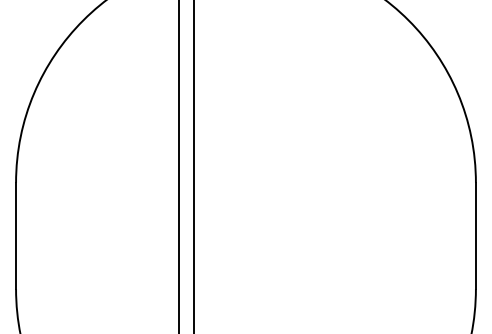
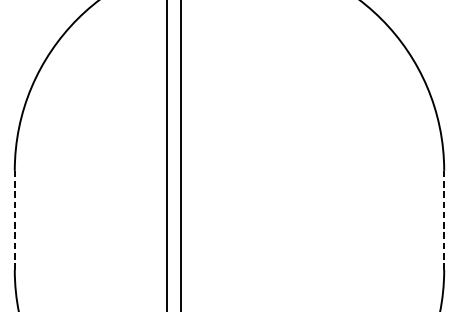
line: (16, 236) -> (15, 220), solid -> dashed
line: (475, 236) -> (443, 220), solid -> dashed

